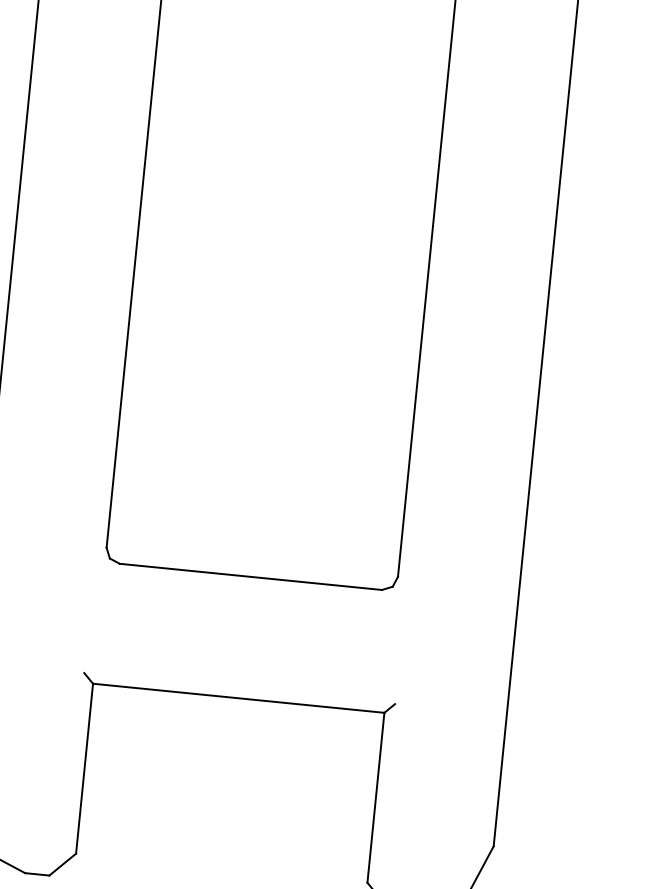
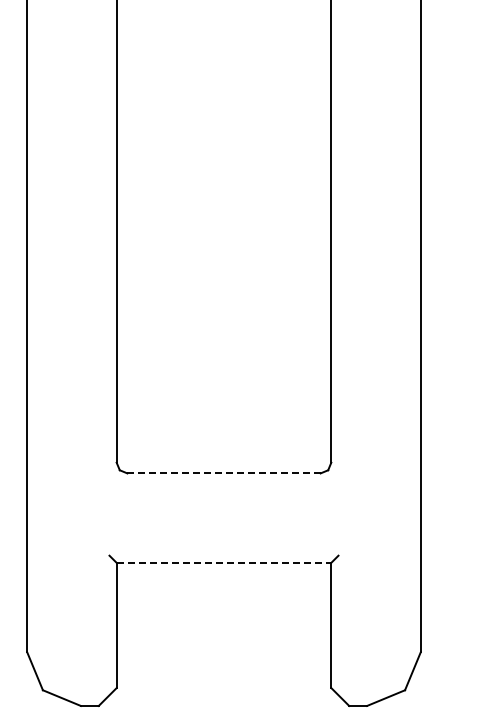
line: (251, 577) -> (224, 473), solid -> dashed
line: (239, 697) -> (224, 562), solid -> dashed

